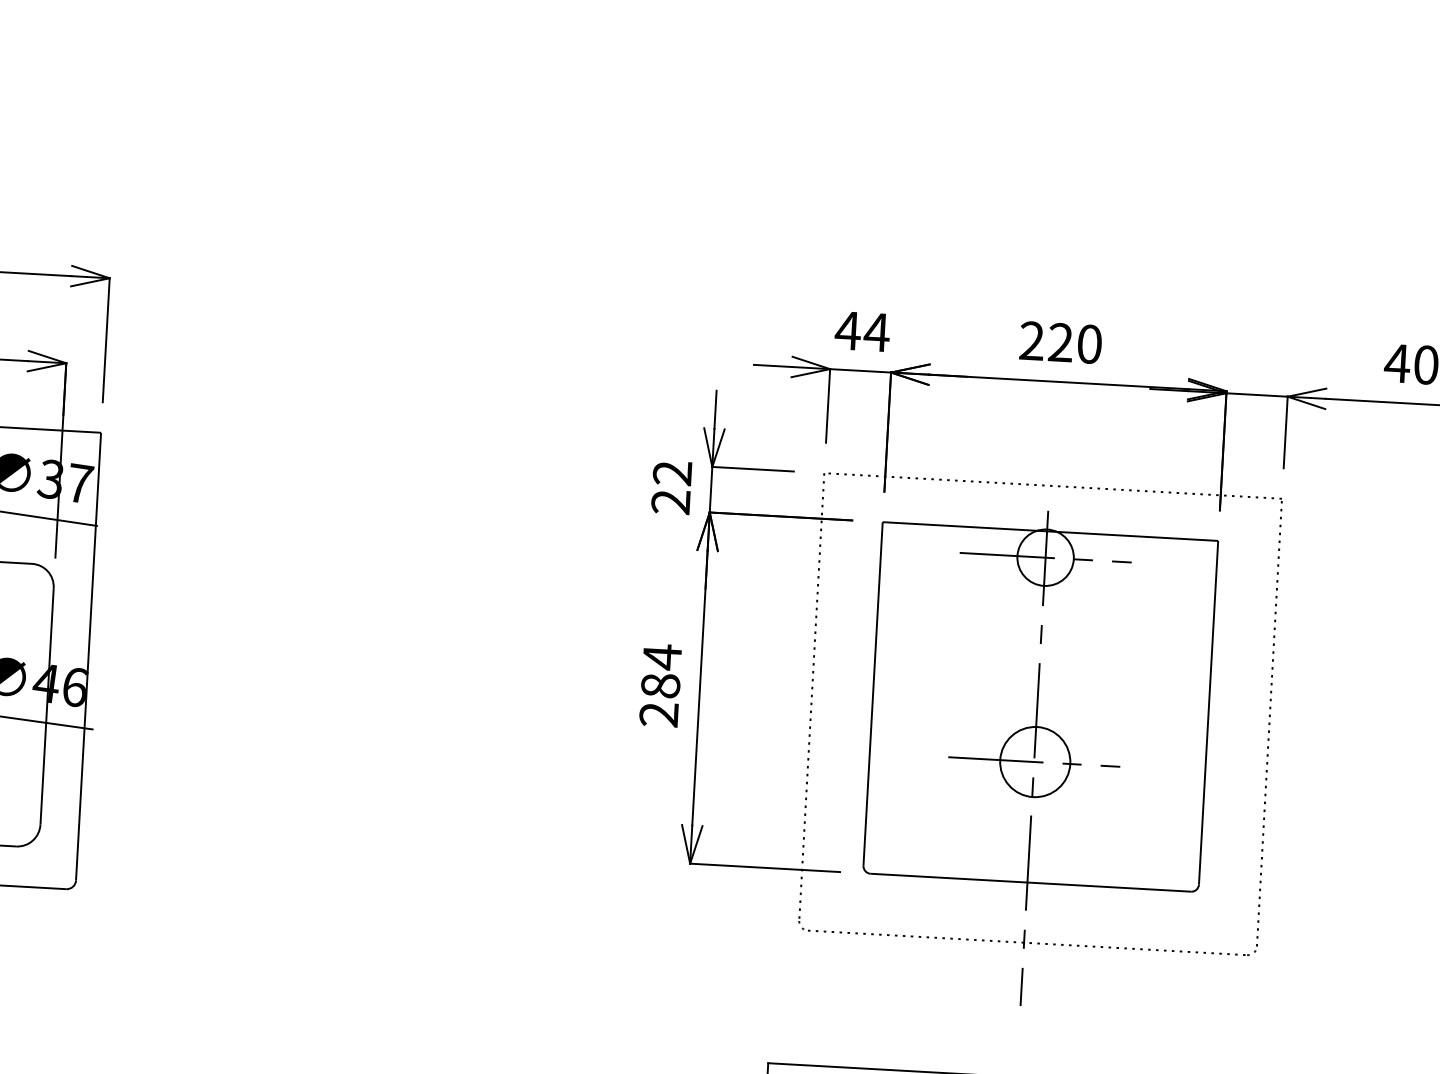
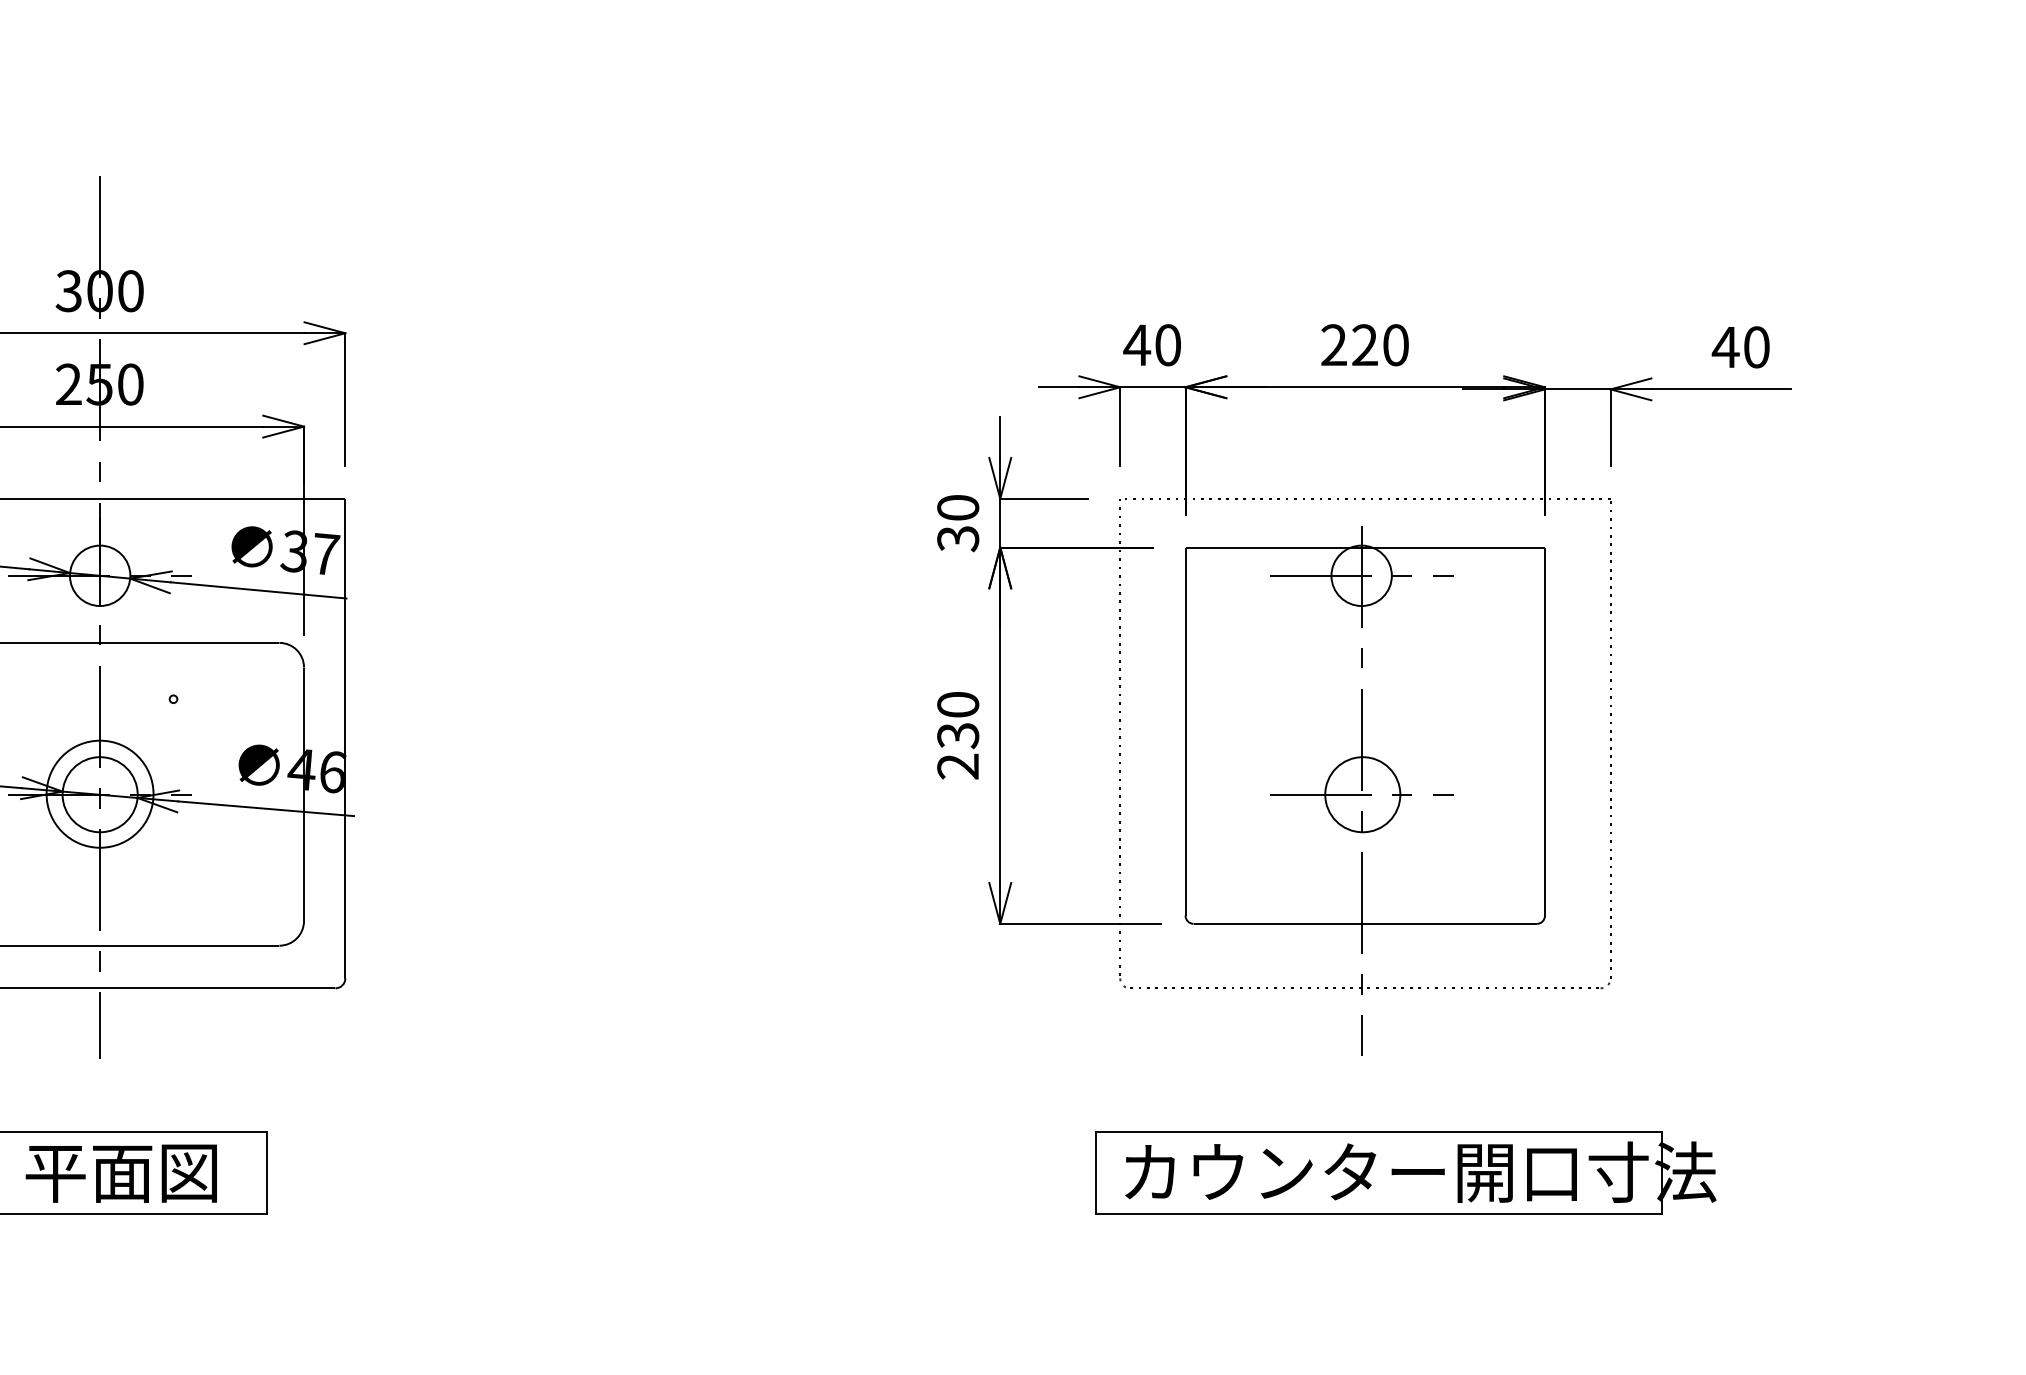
text: (876, 332) -> (1167, 345), 44 -> 40
text: (672, 487) -> (958, 523), 22 -> 30
text: (661, 671) -> (958, 720), 284 -> 230

